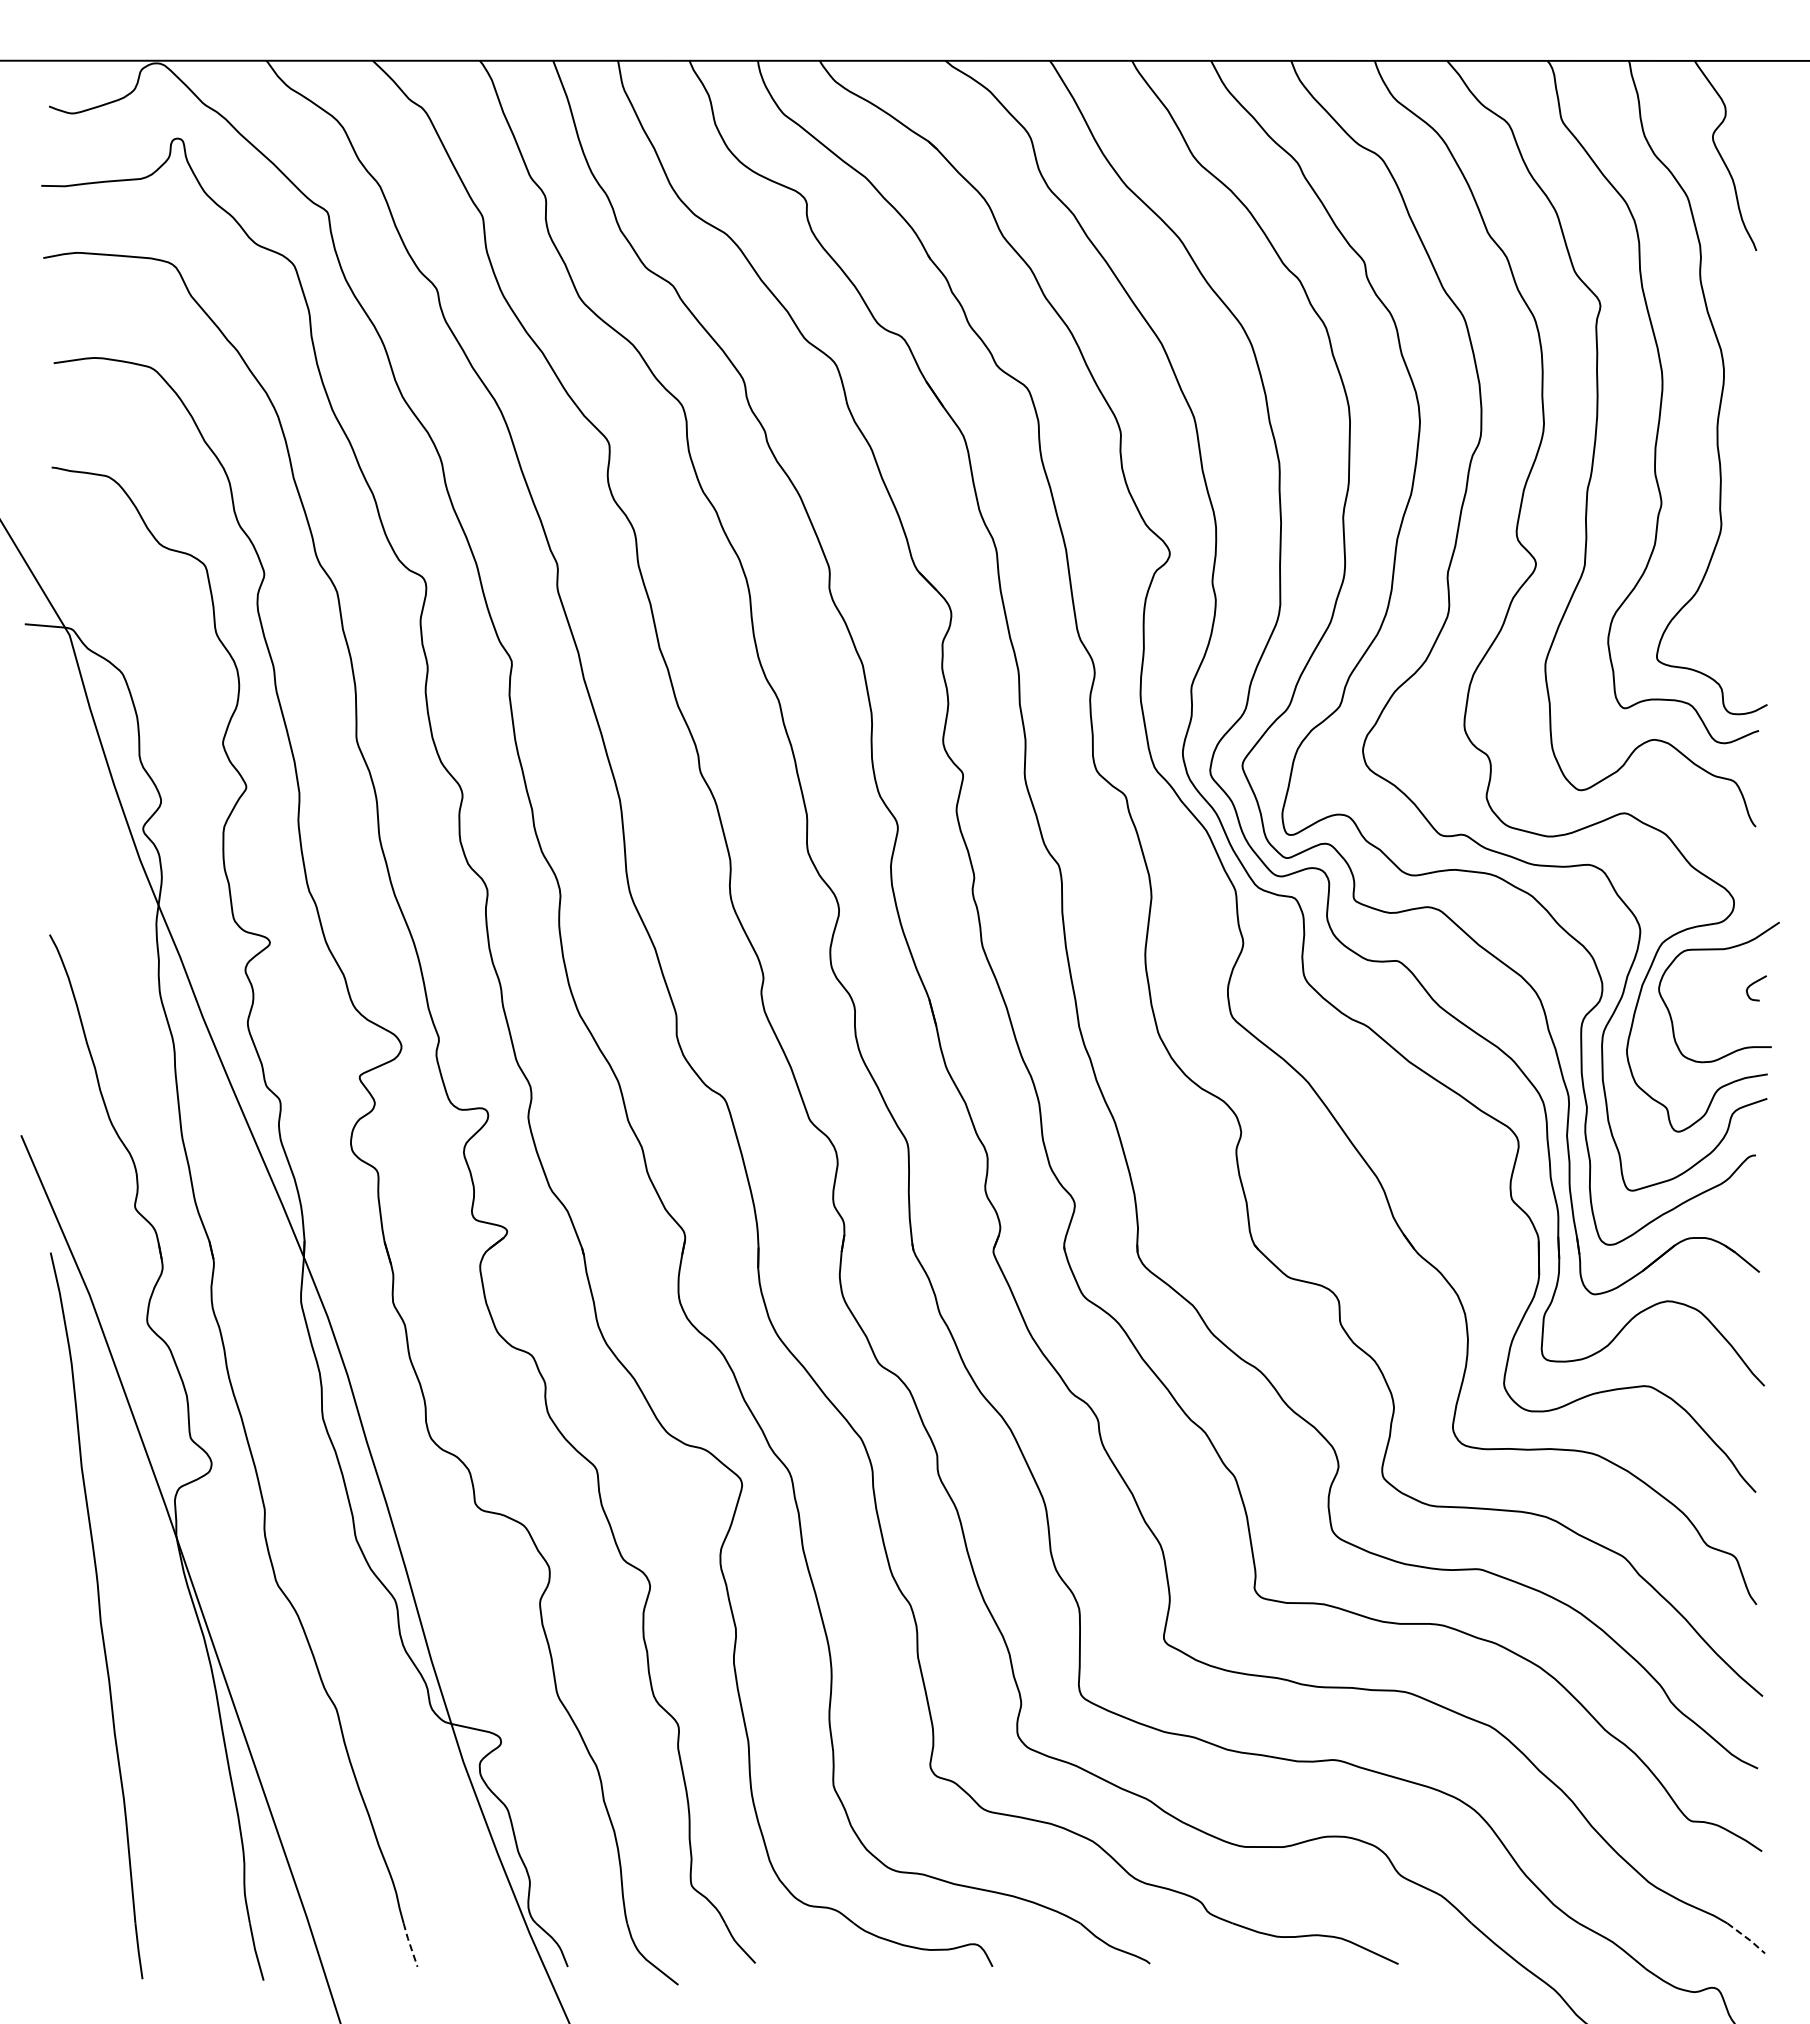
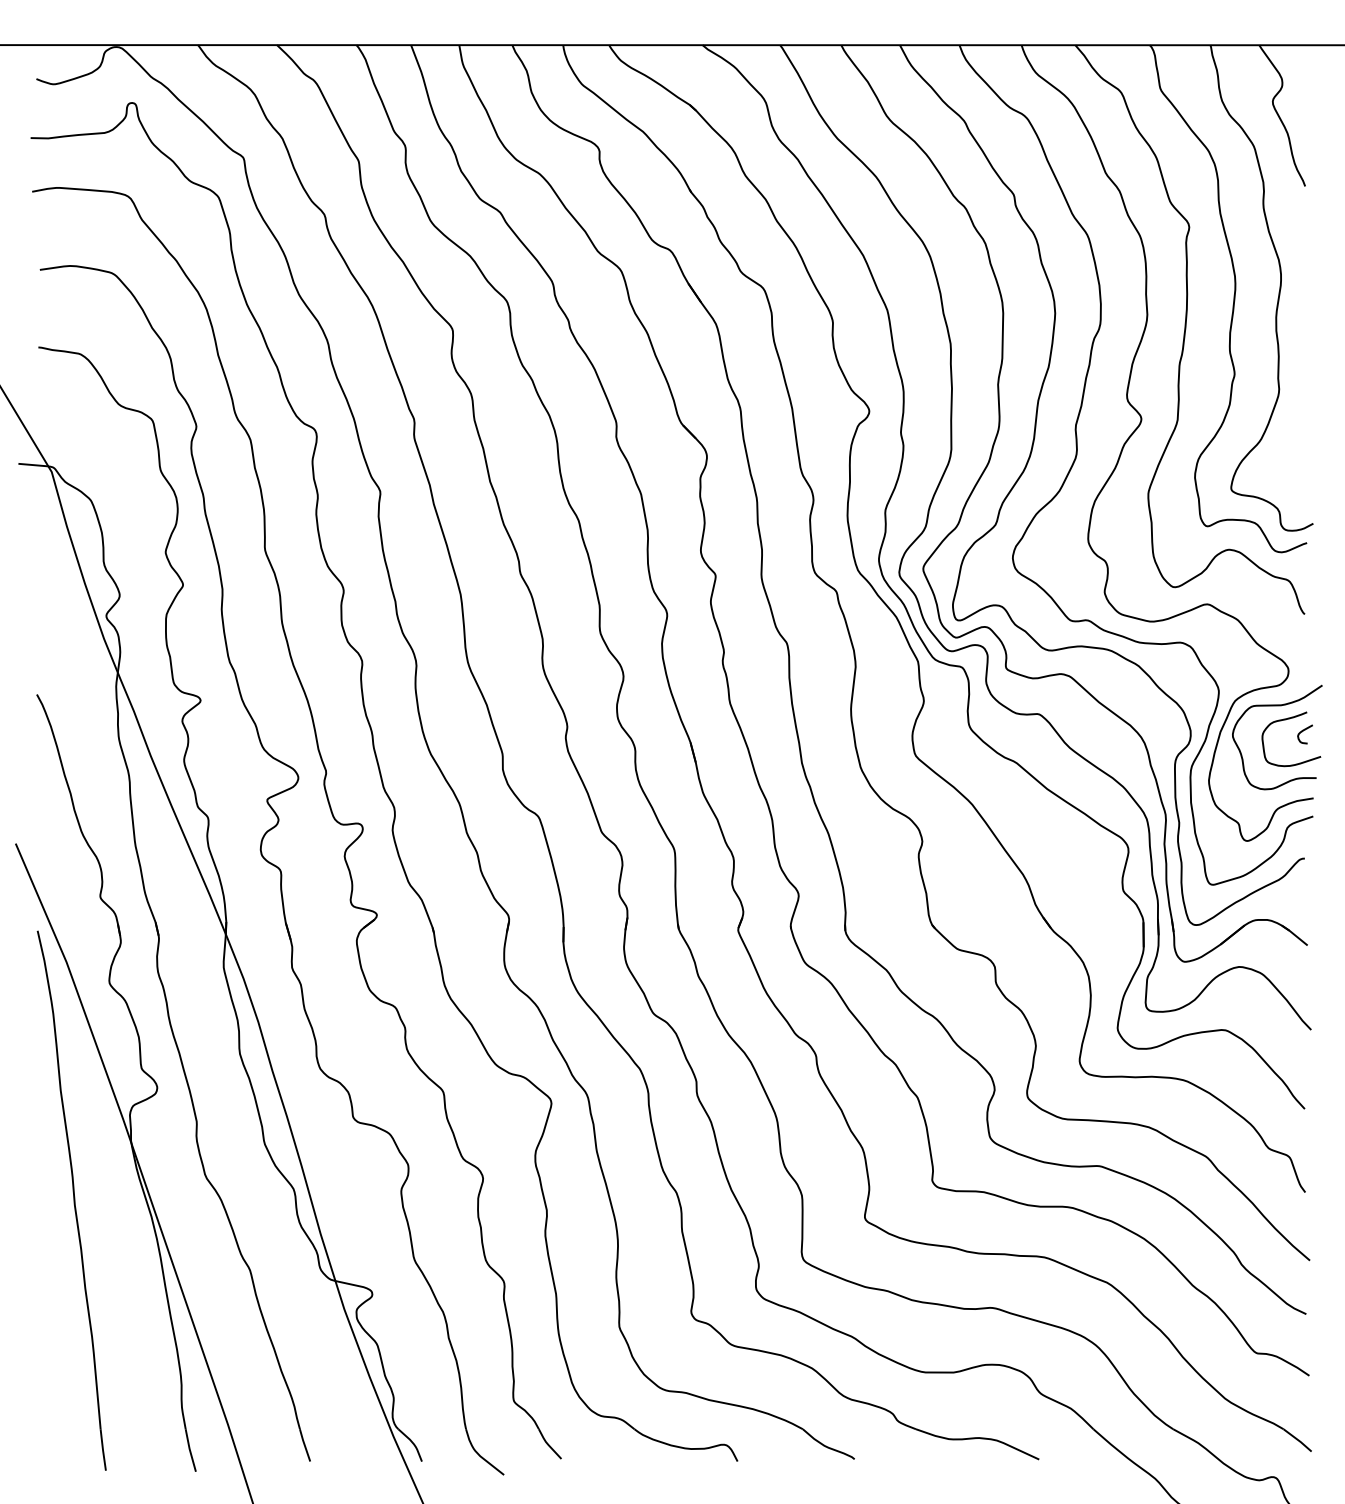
curve: (1729, 969) -> (1285, 720), added
line: (1747, 1938) -> (1298, 1440), dashed -> solid
line: (410, 1944) -> (305, 1444), dashed -> solid

